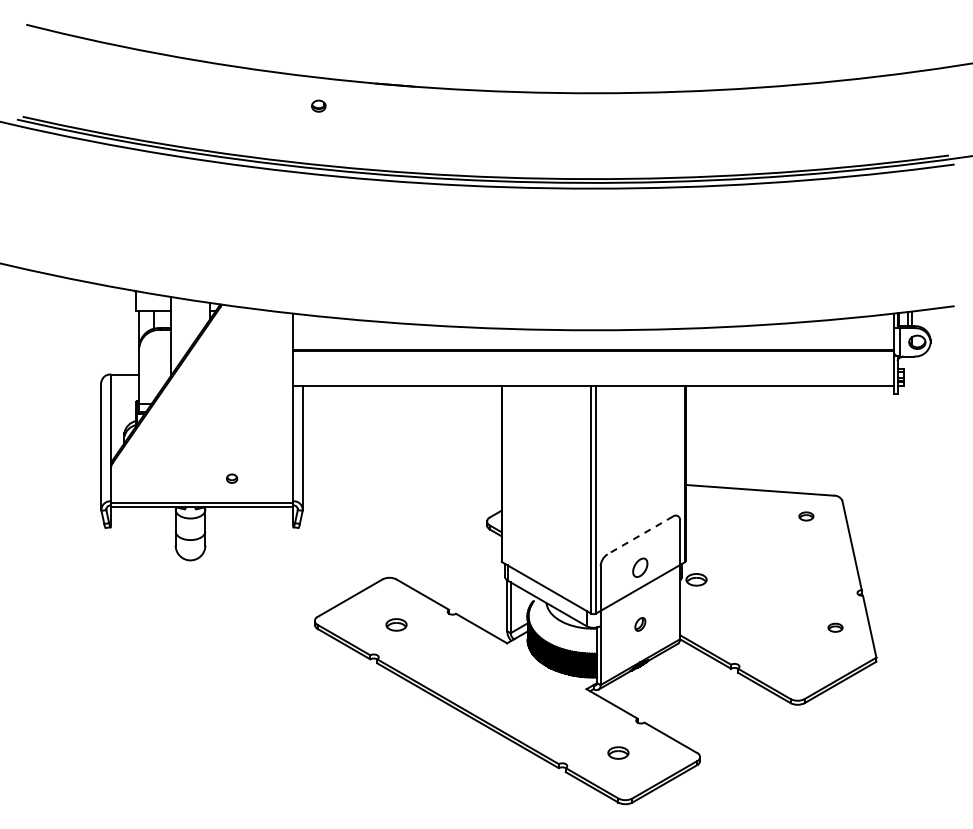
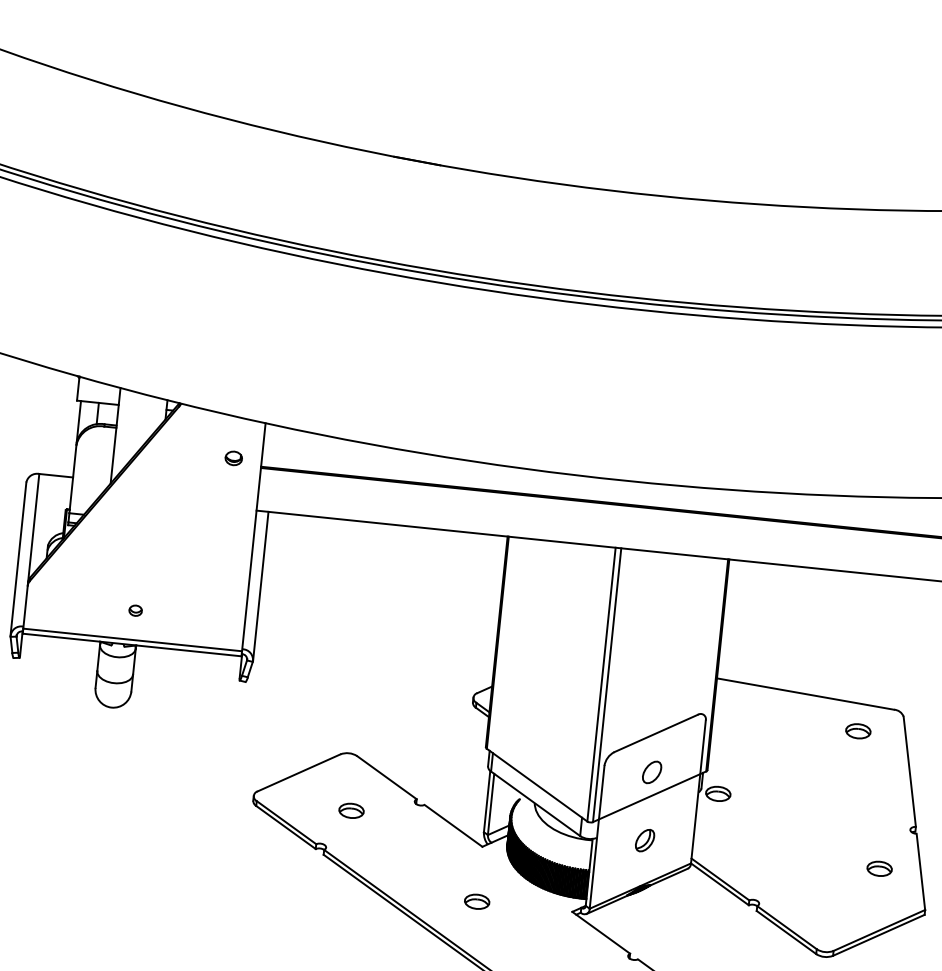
part: (318, 105) -> (233, 457), moved
part: (232, 478) -> (136, 610), moved
part: (806, 516) -> (858, 731), size x1.43
line: (640, 535) -> (656, 733), dashed -> solid
part: (640, 624) -> (645, 840), size x1.43
part: (835, 627) -> (879, 868), size x1.43
part: (507, 688) -> (477, 901), added

